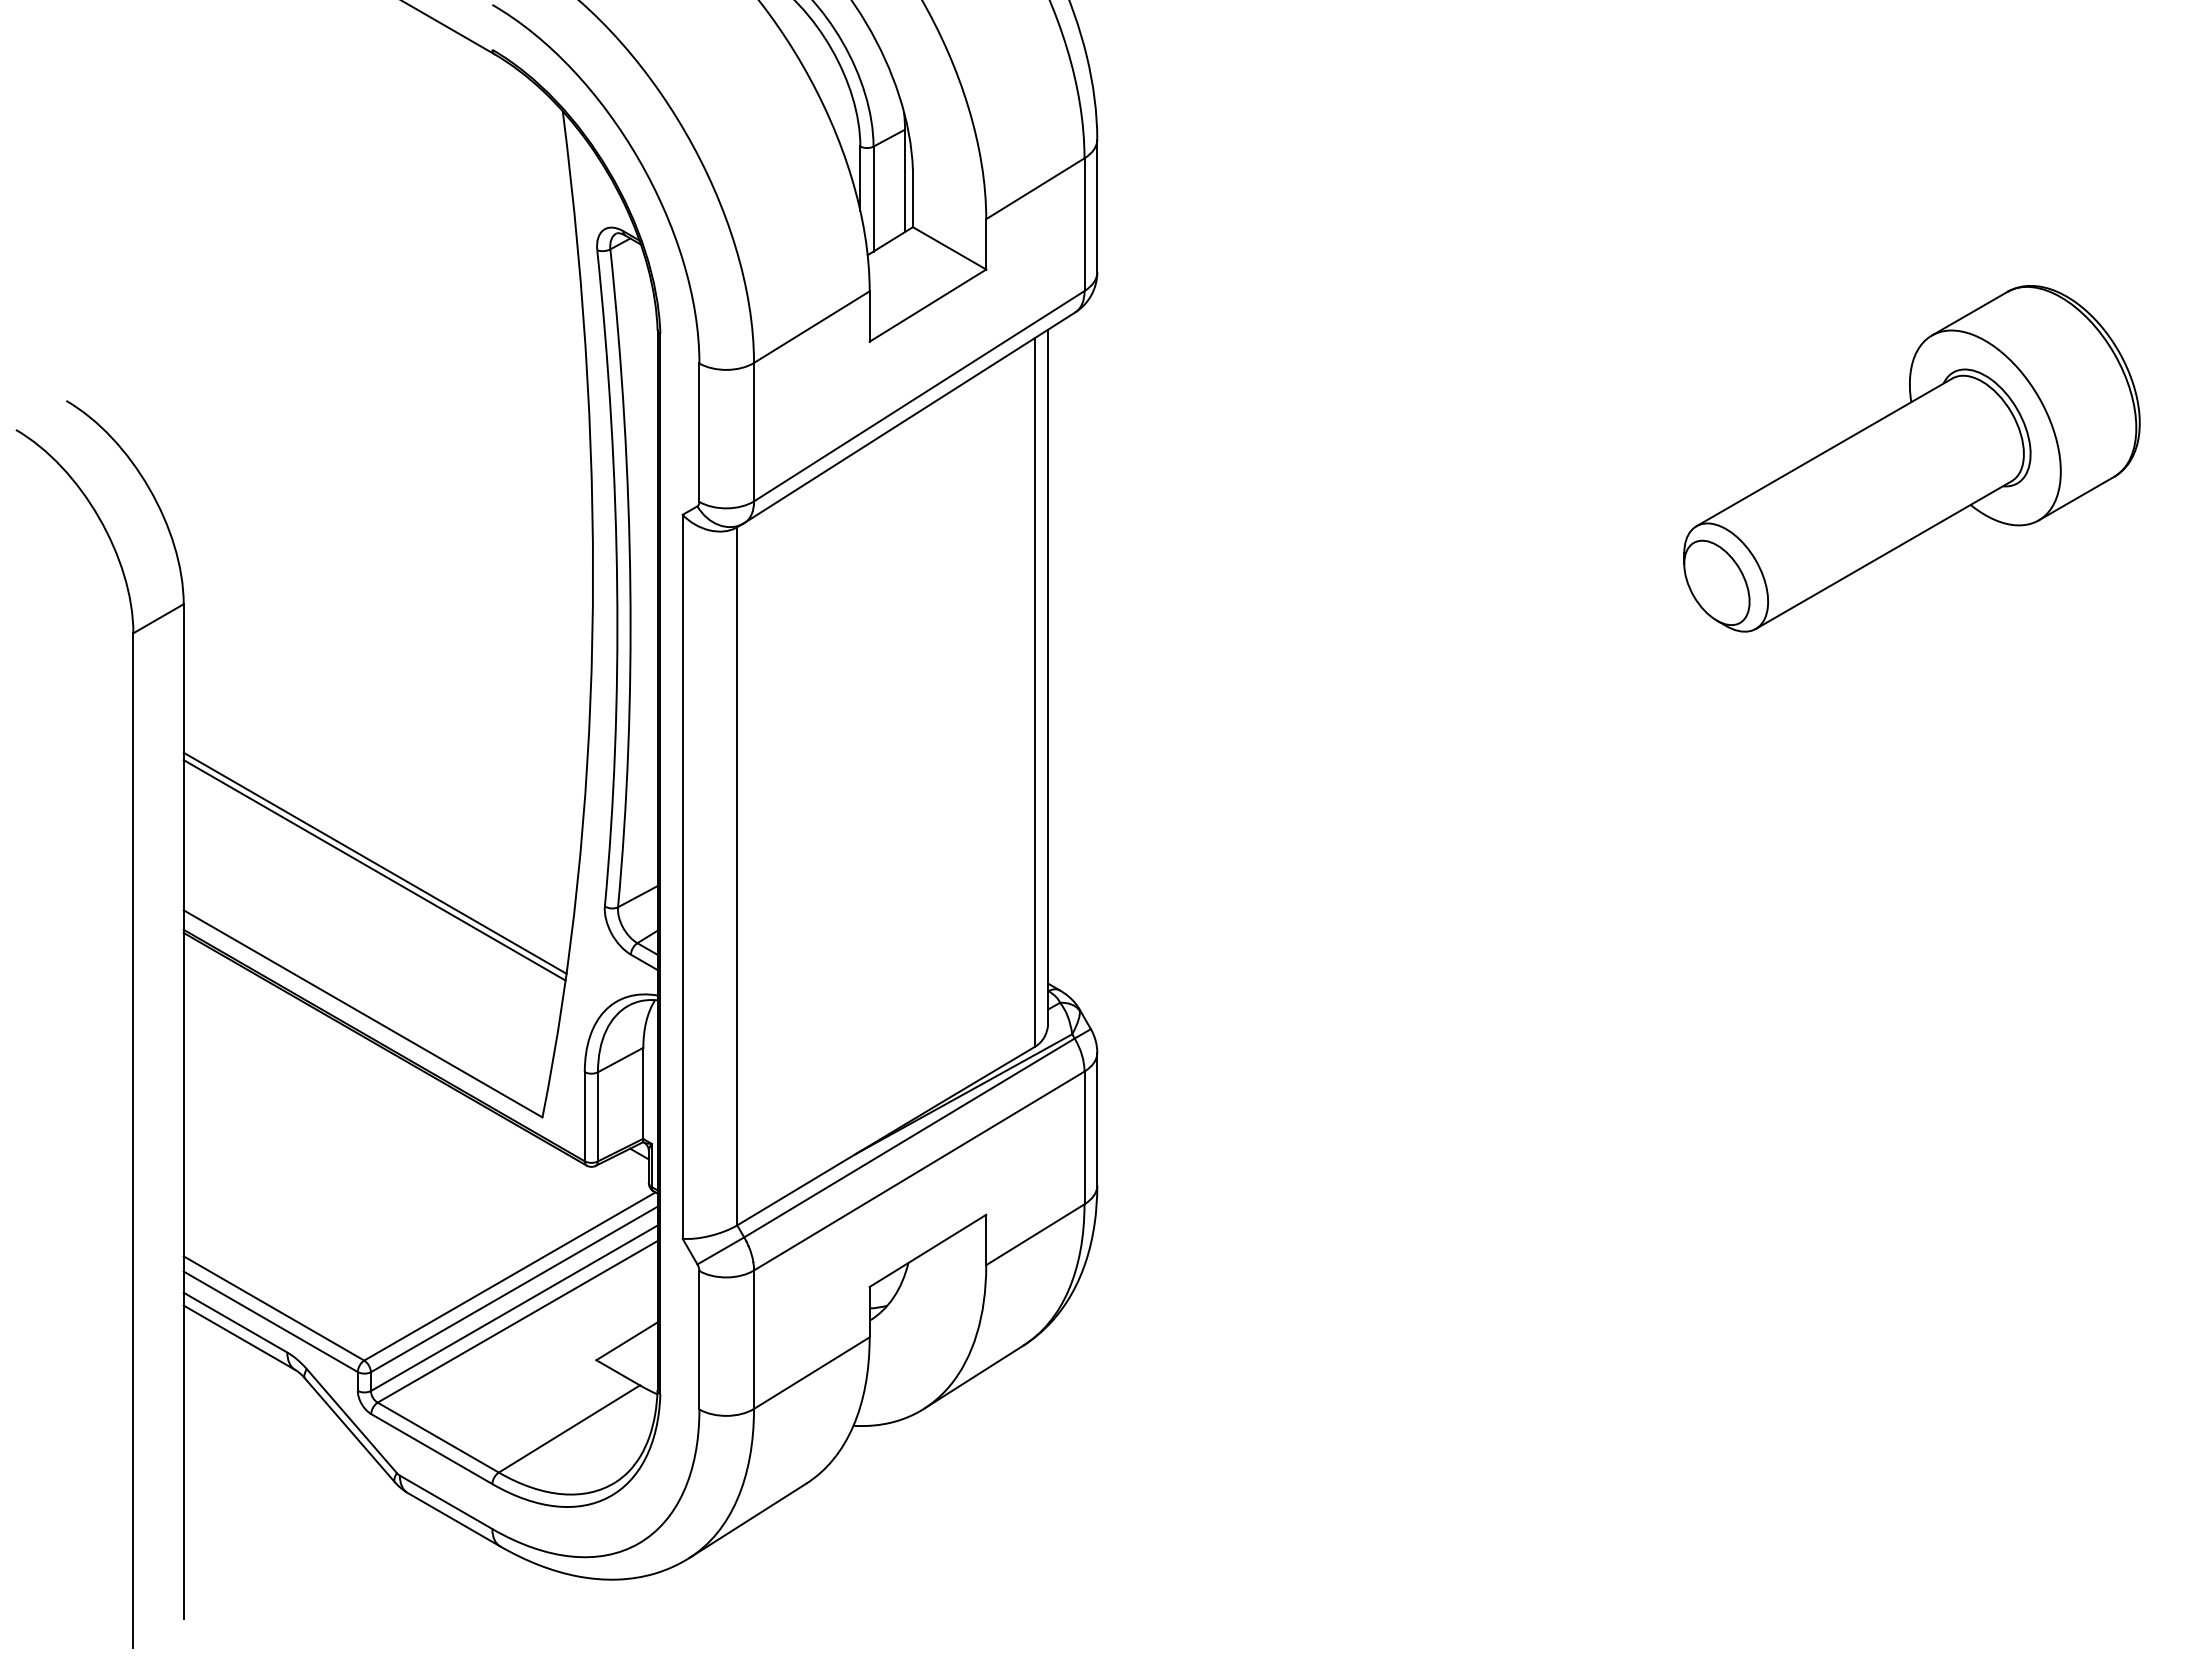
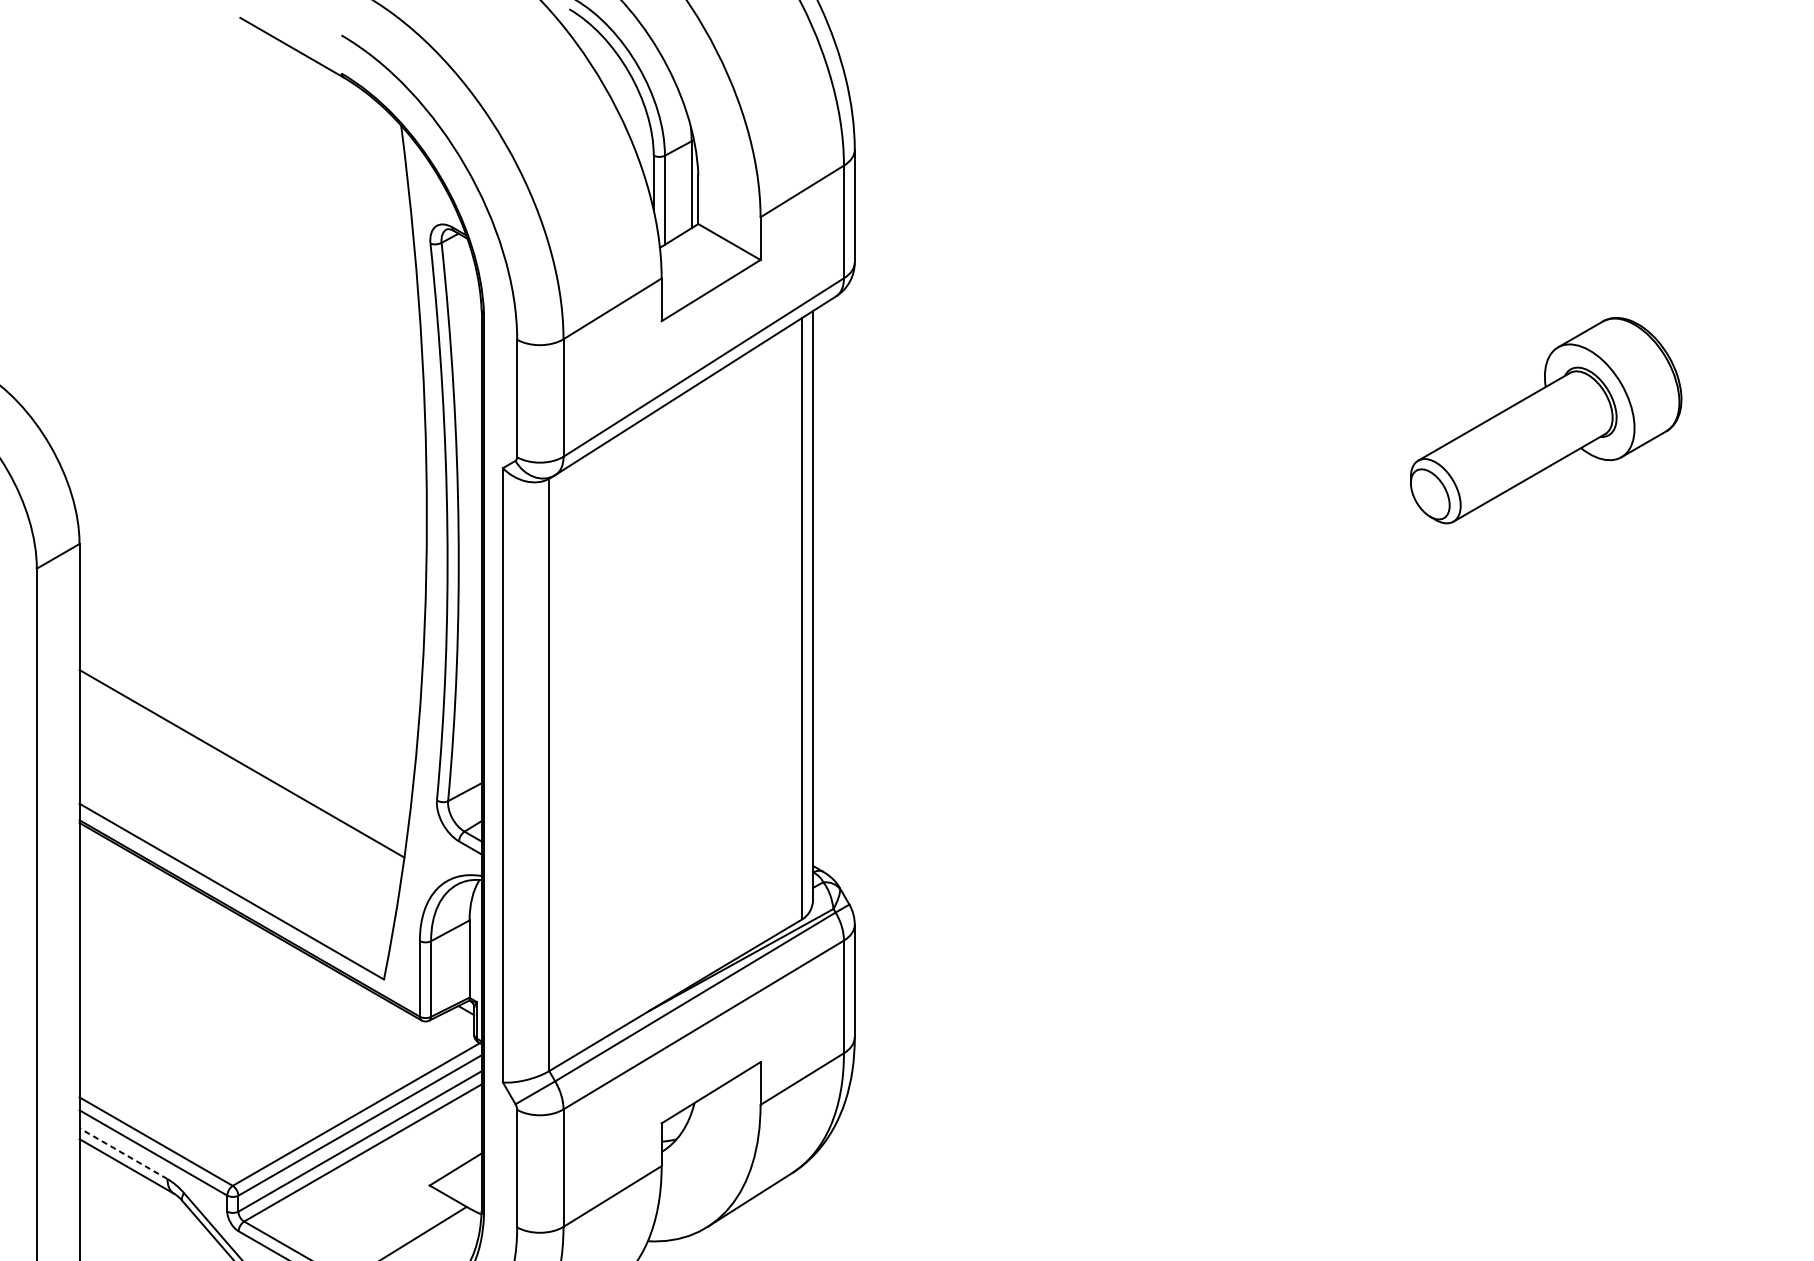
part: (1911, 458) -> (1545, 420), size x0.7
line: (374, 870) -> (241, 769), removed
line: (235, 1322) -> (123, 1153), solid -> dashed

